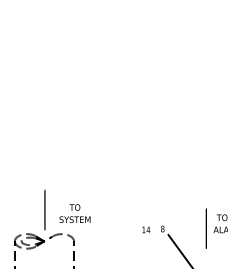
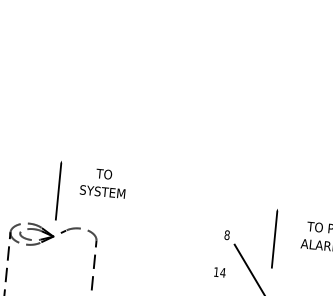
text: (74, 213) -> (102, 182), moved
line: (205, 228) -> (273, 238), moved
text: (146, 229) -> (220, 271), moved

